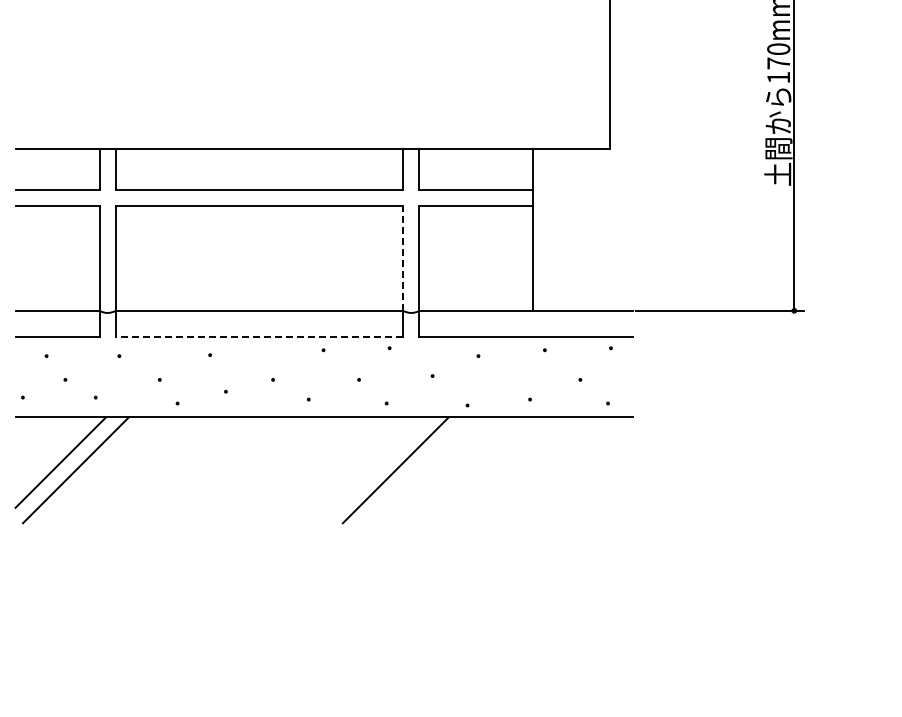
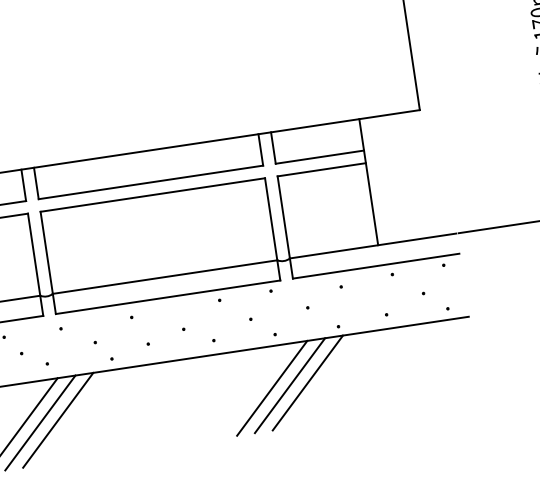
line: (403, 258) -> (271, 219), dashed -> solid
line: (259, 336) -> (168, 297), dashed -> solid
line: (98, 470) -> (58, 420), added
line: (372, 470) -> (271, 388), added
line: (418, 470) -> (307, 383), added

